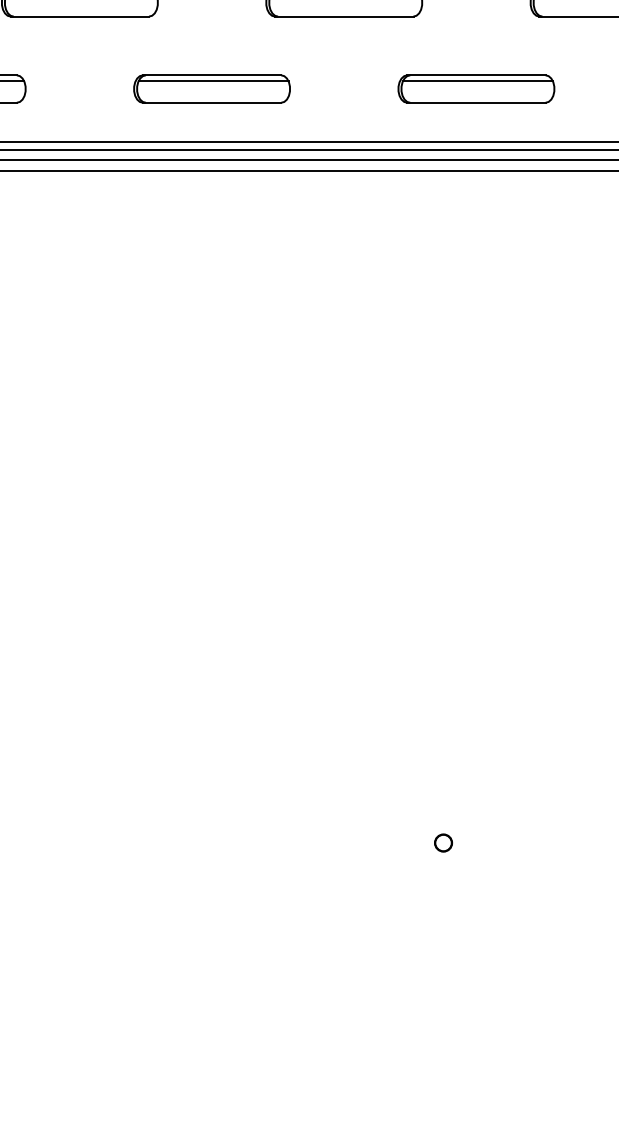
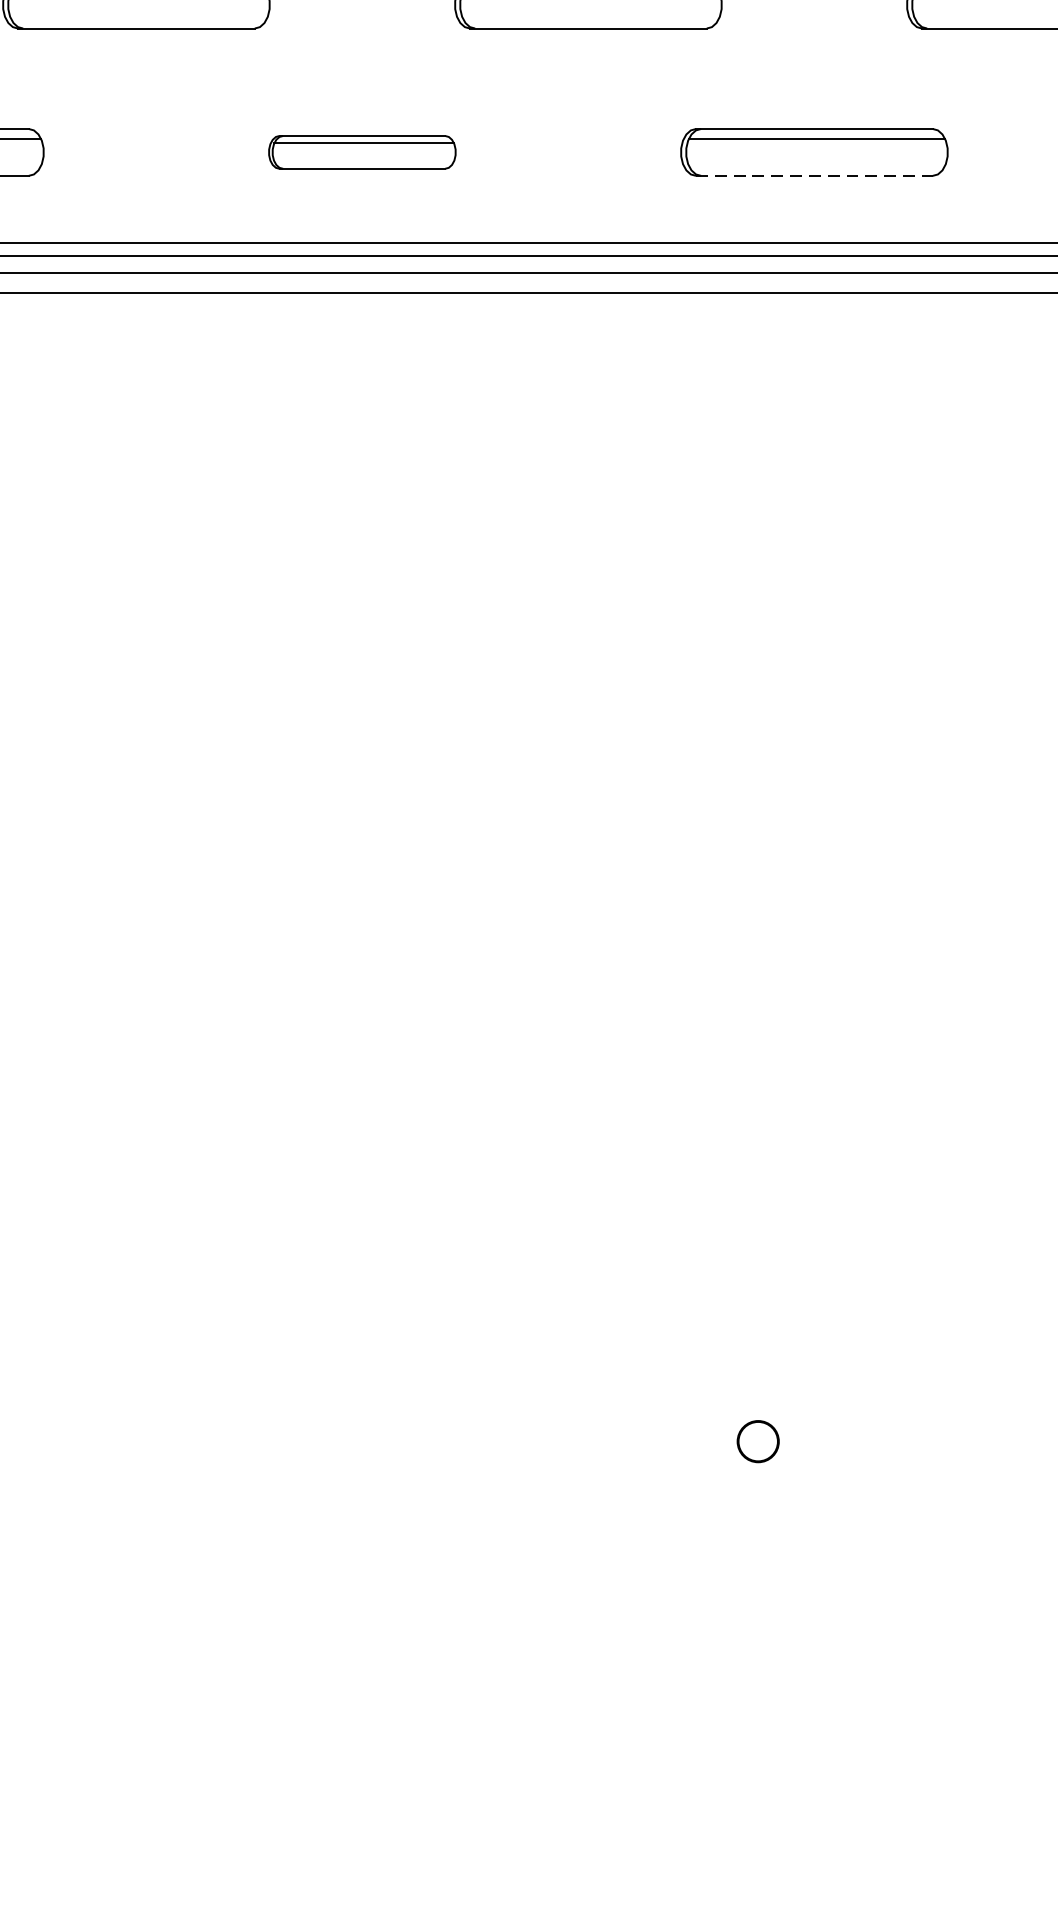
part: (211, 88) -> (361, 151), size x0.7
line: (476, 102) -> (814, 175), solid -> dashed
circle: (443, 842) -> (758, 1440), size x1.4

